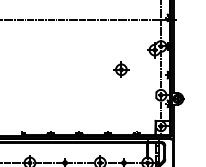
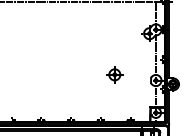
part: (121, 69) -> (114, 74), moved

